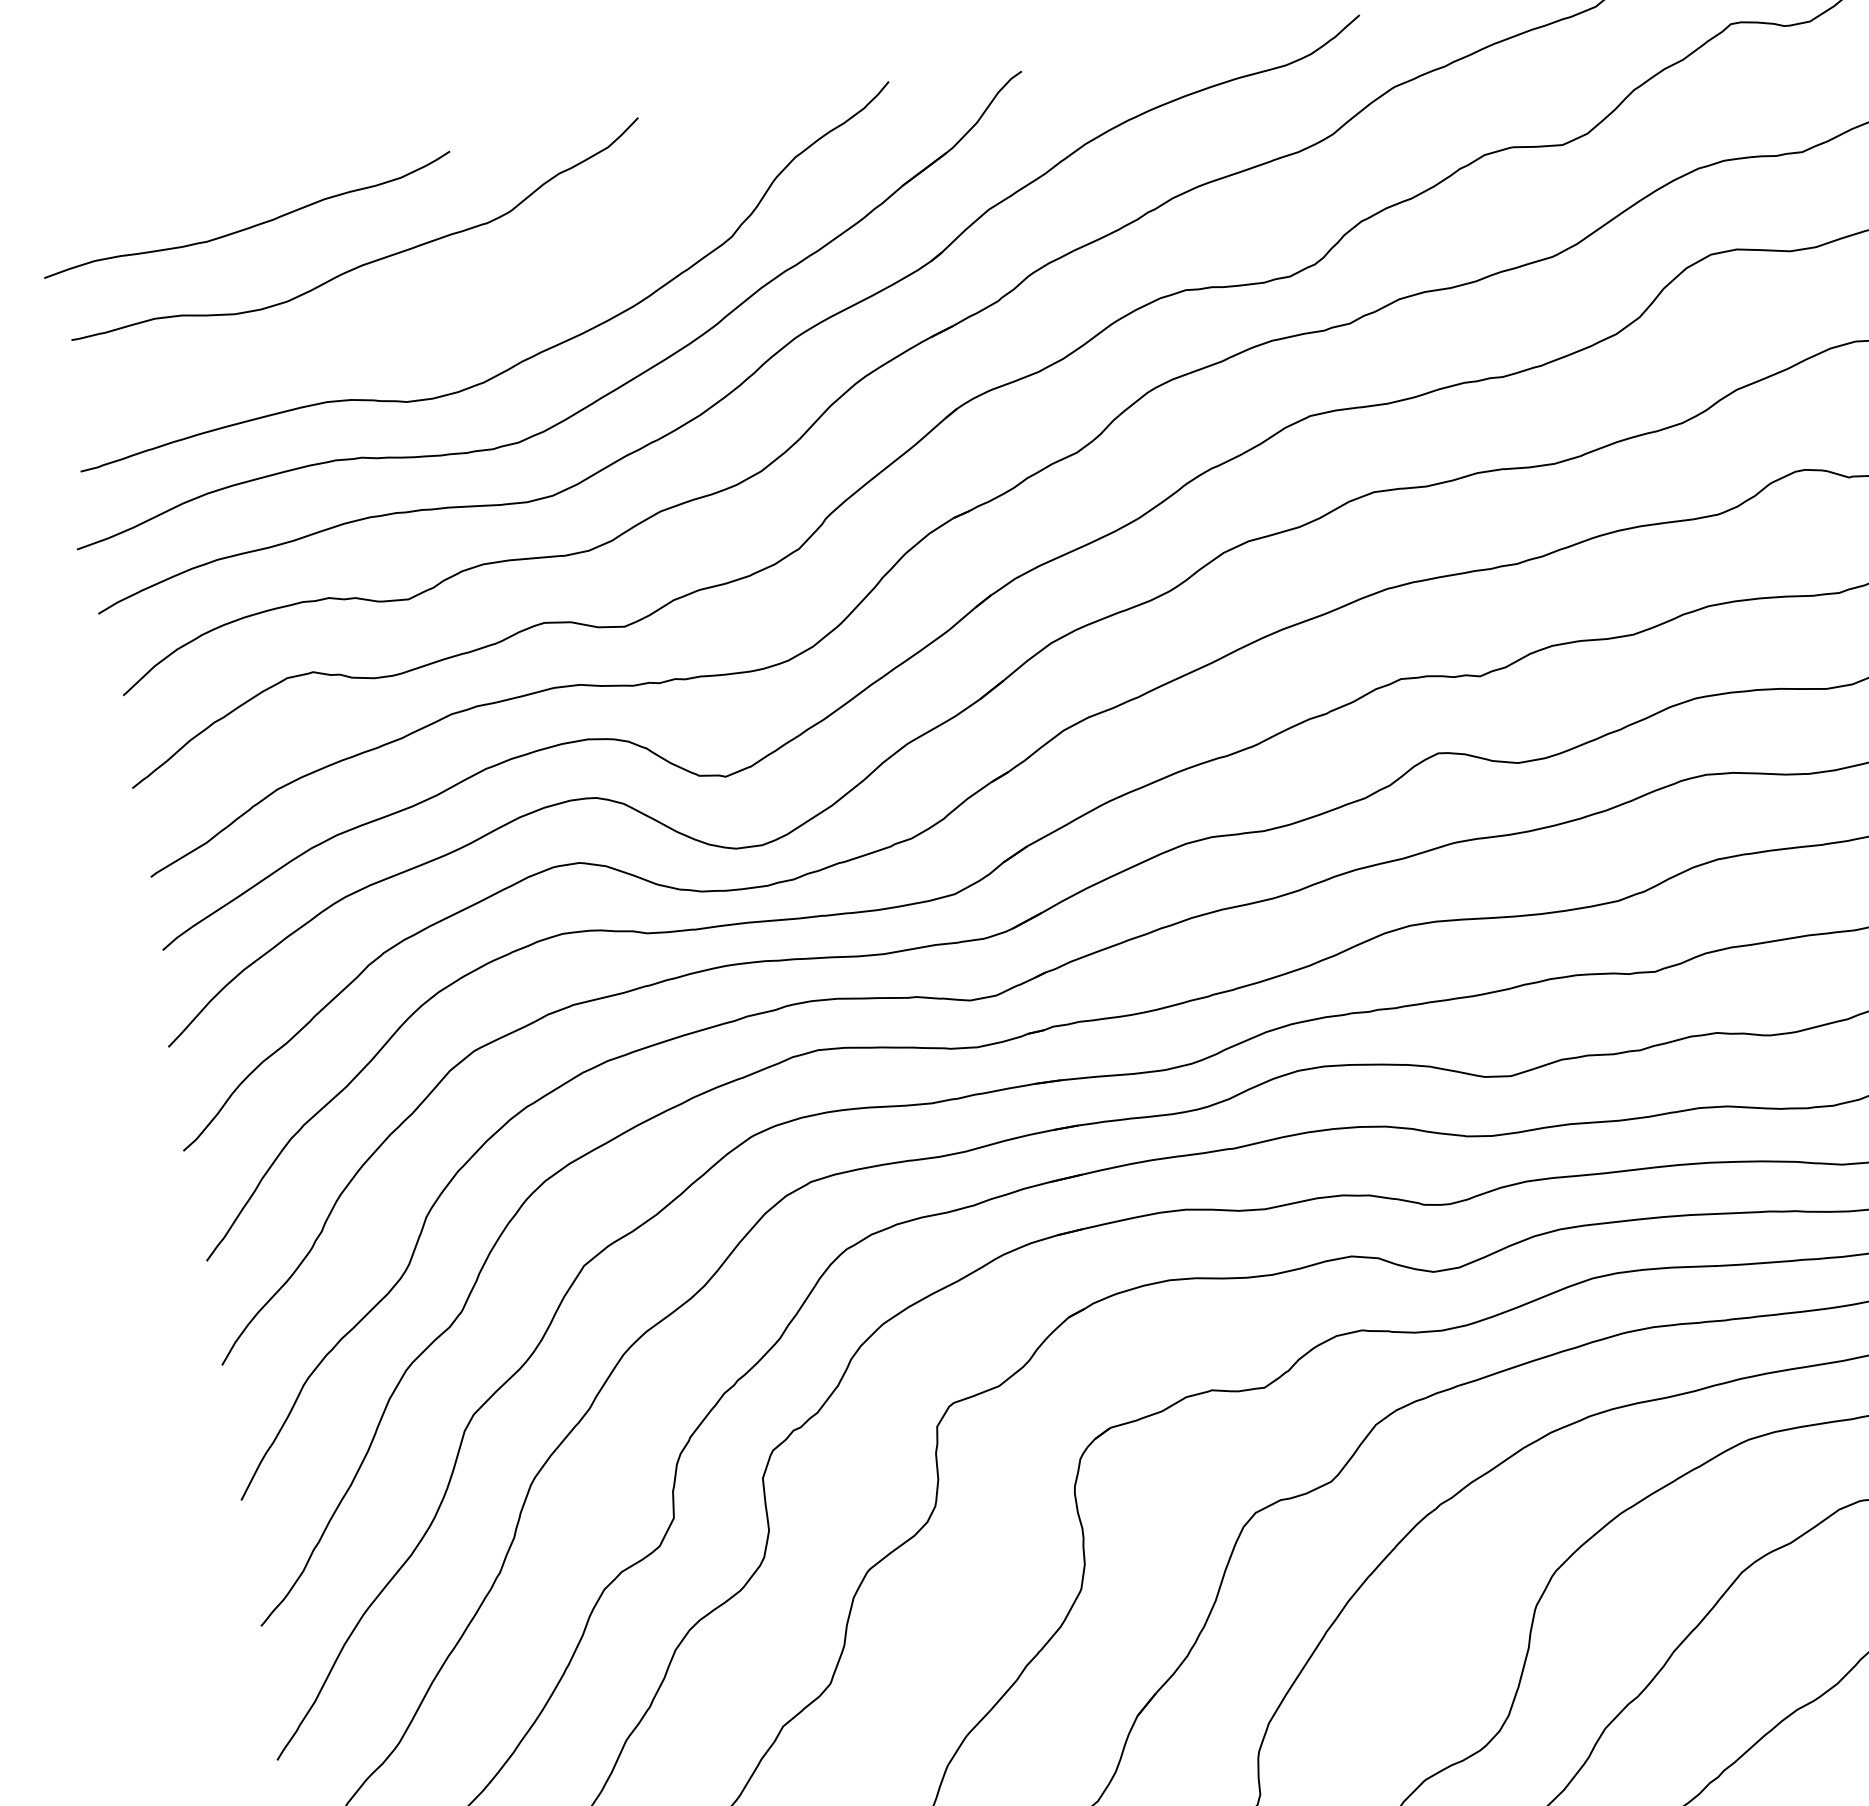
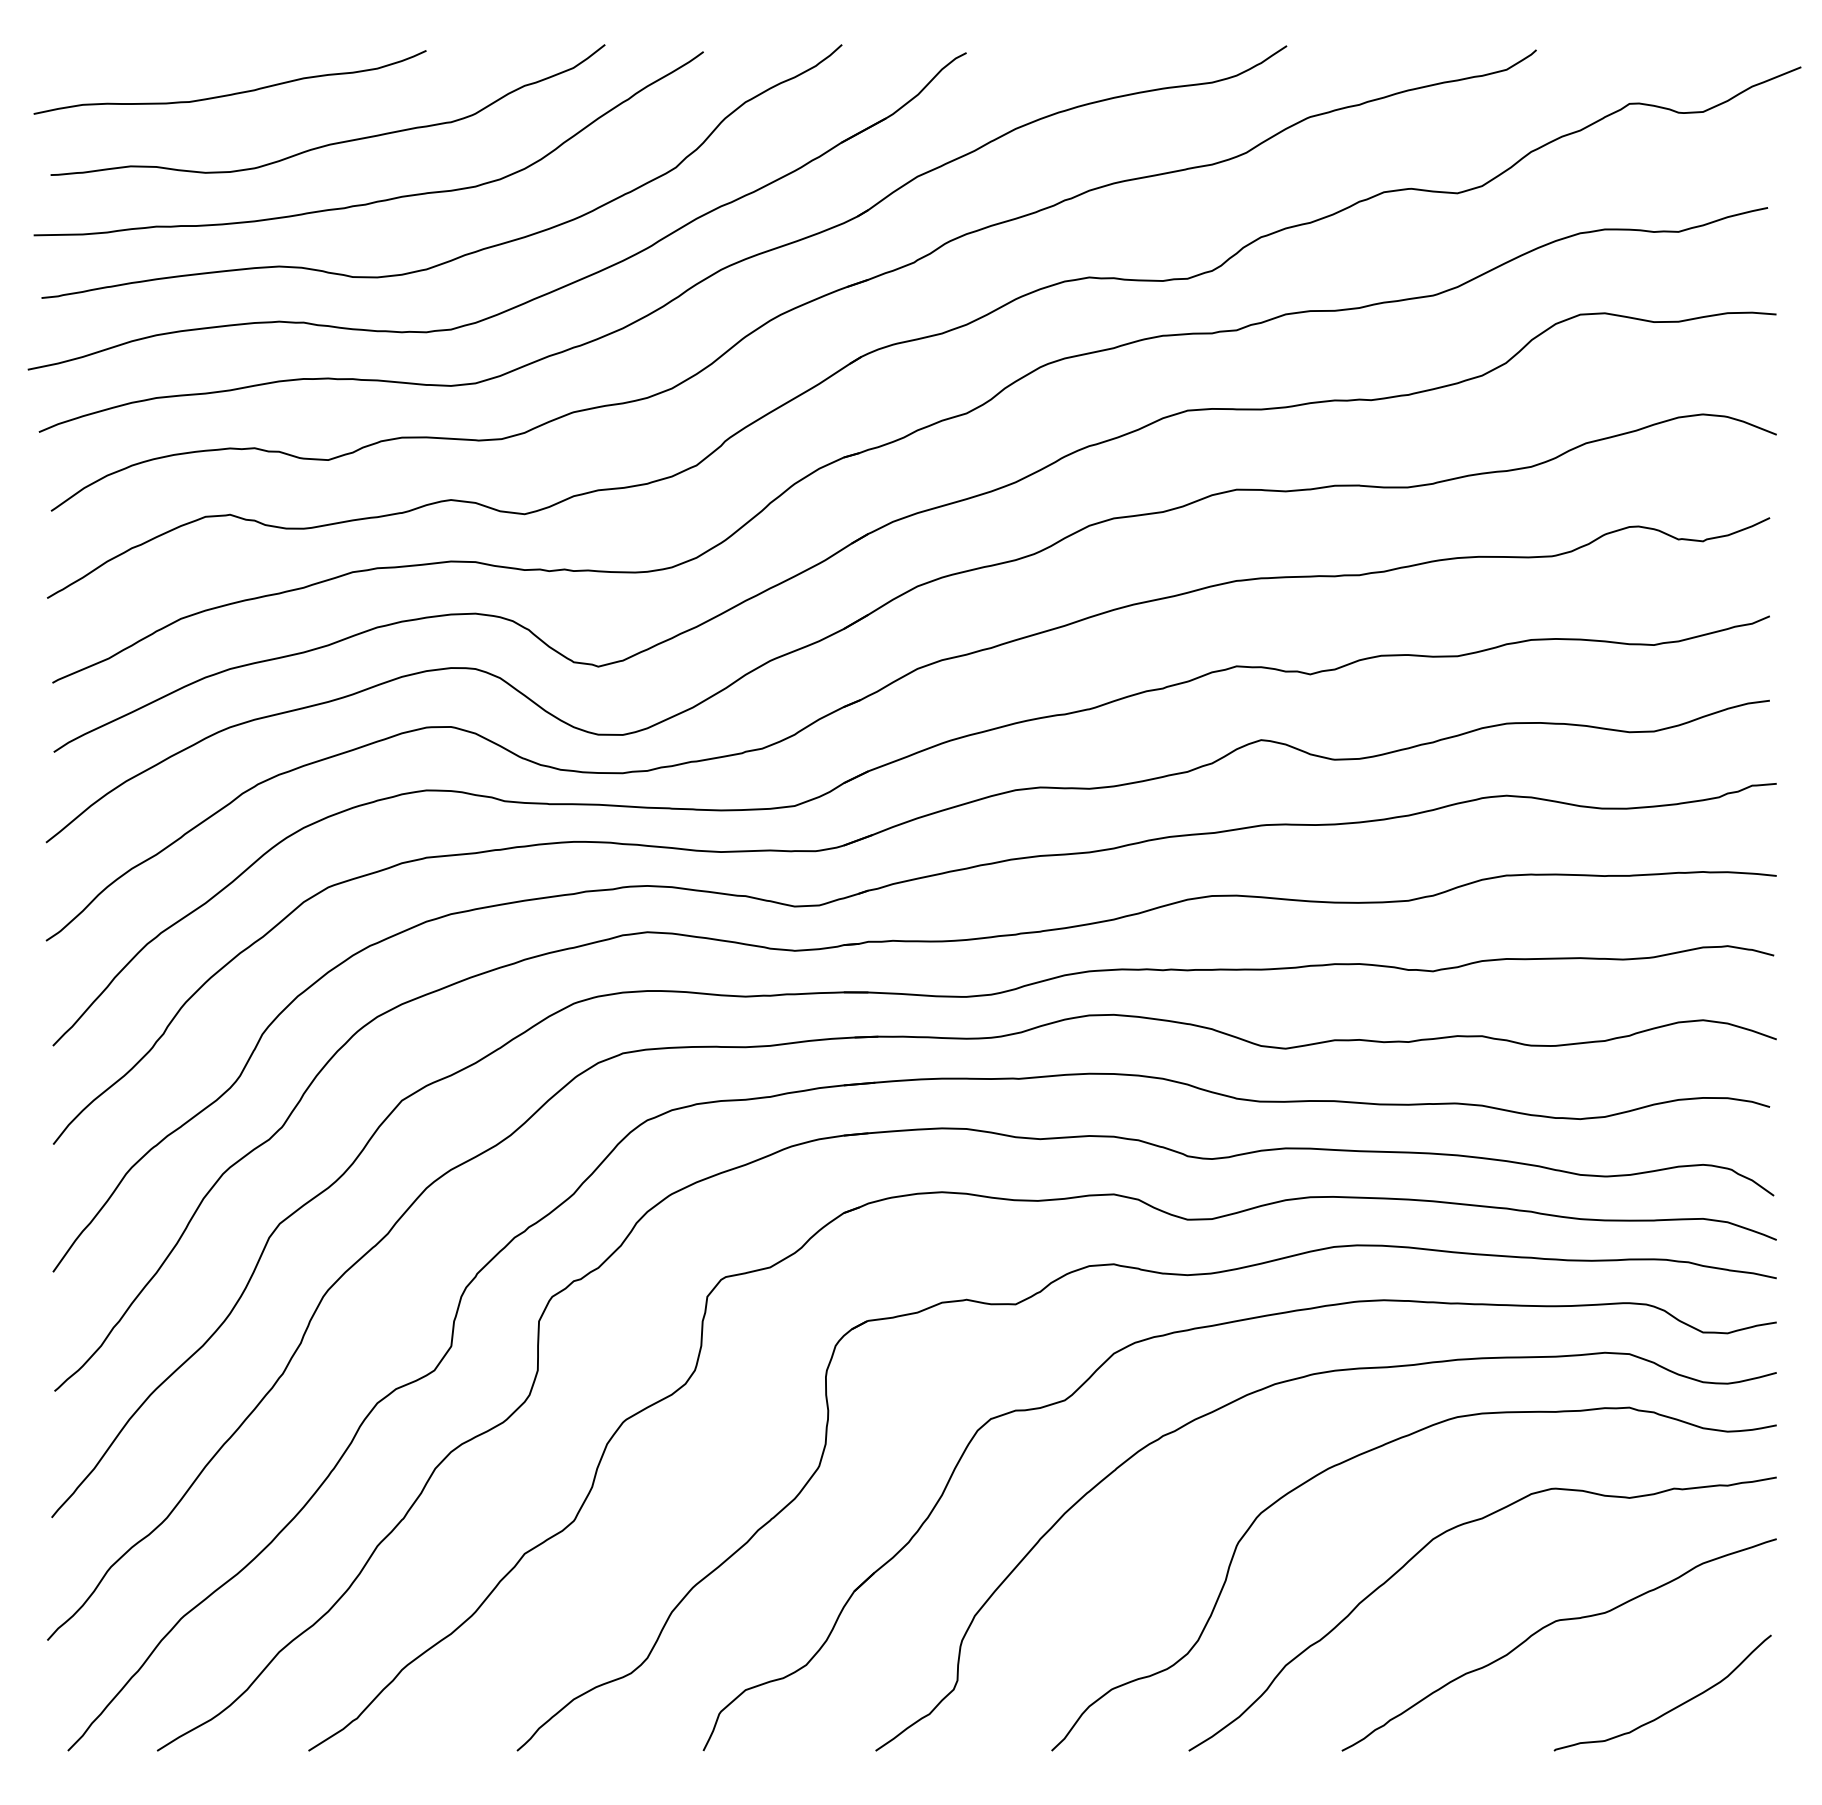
curve: (421, 317) -> (377, 200), added

